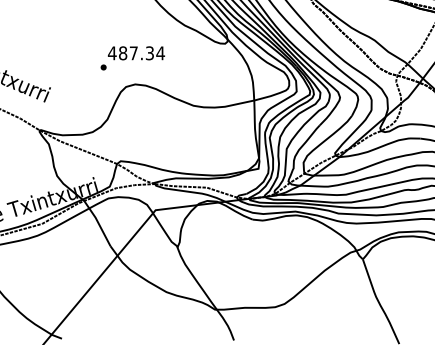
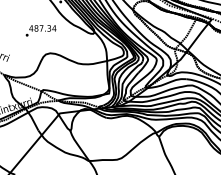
text: (131, 57) -> (40, 30), moved

